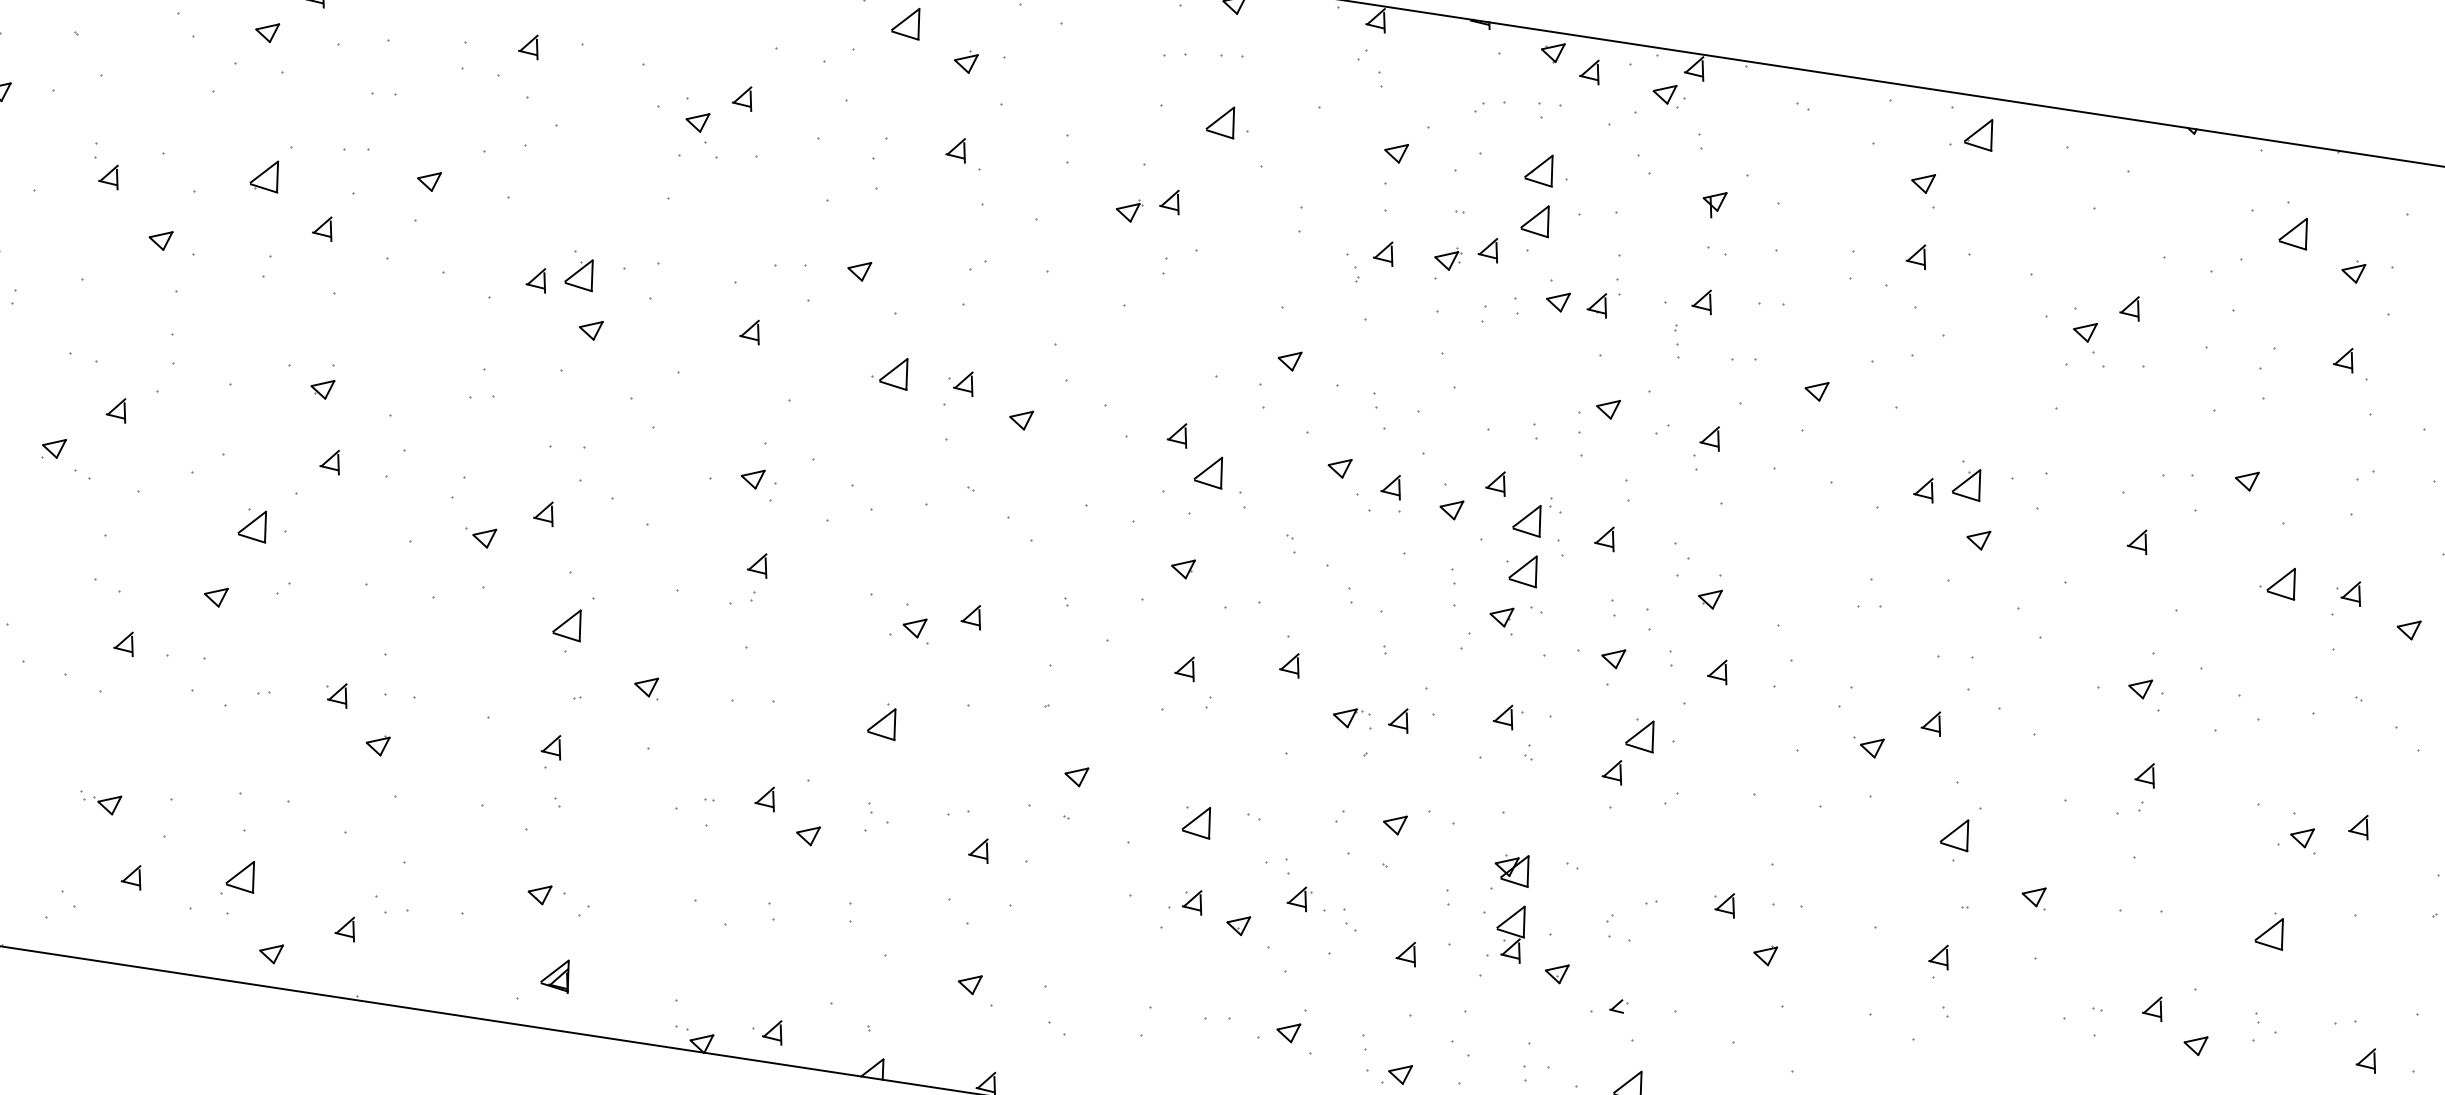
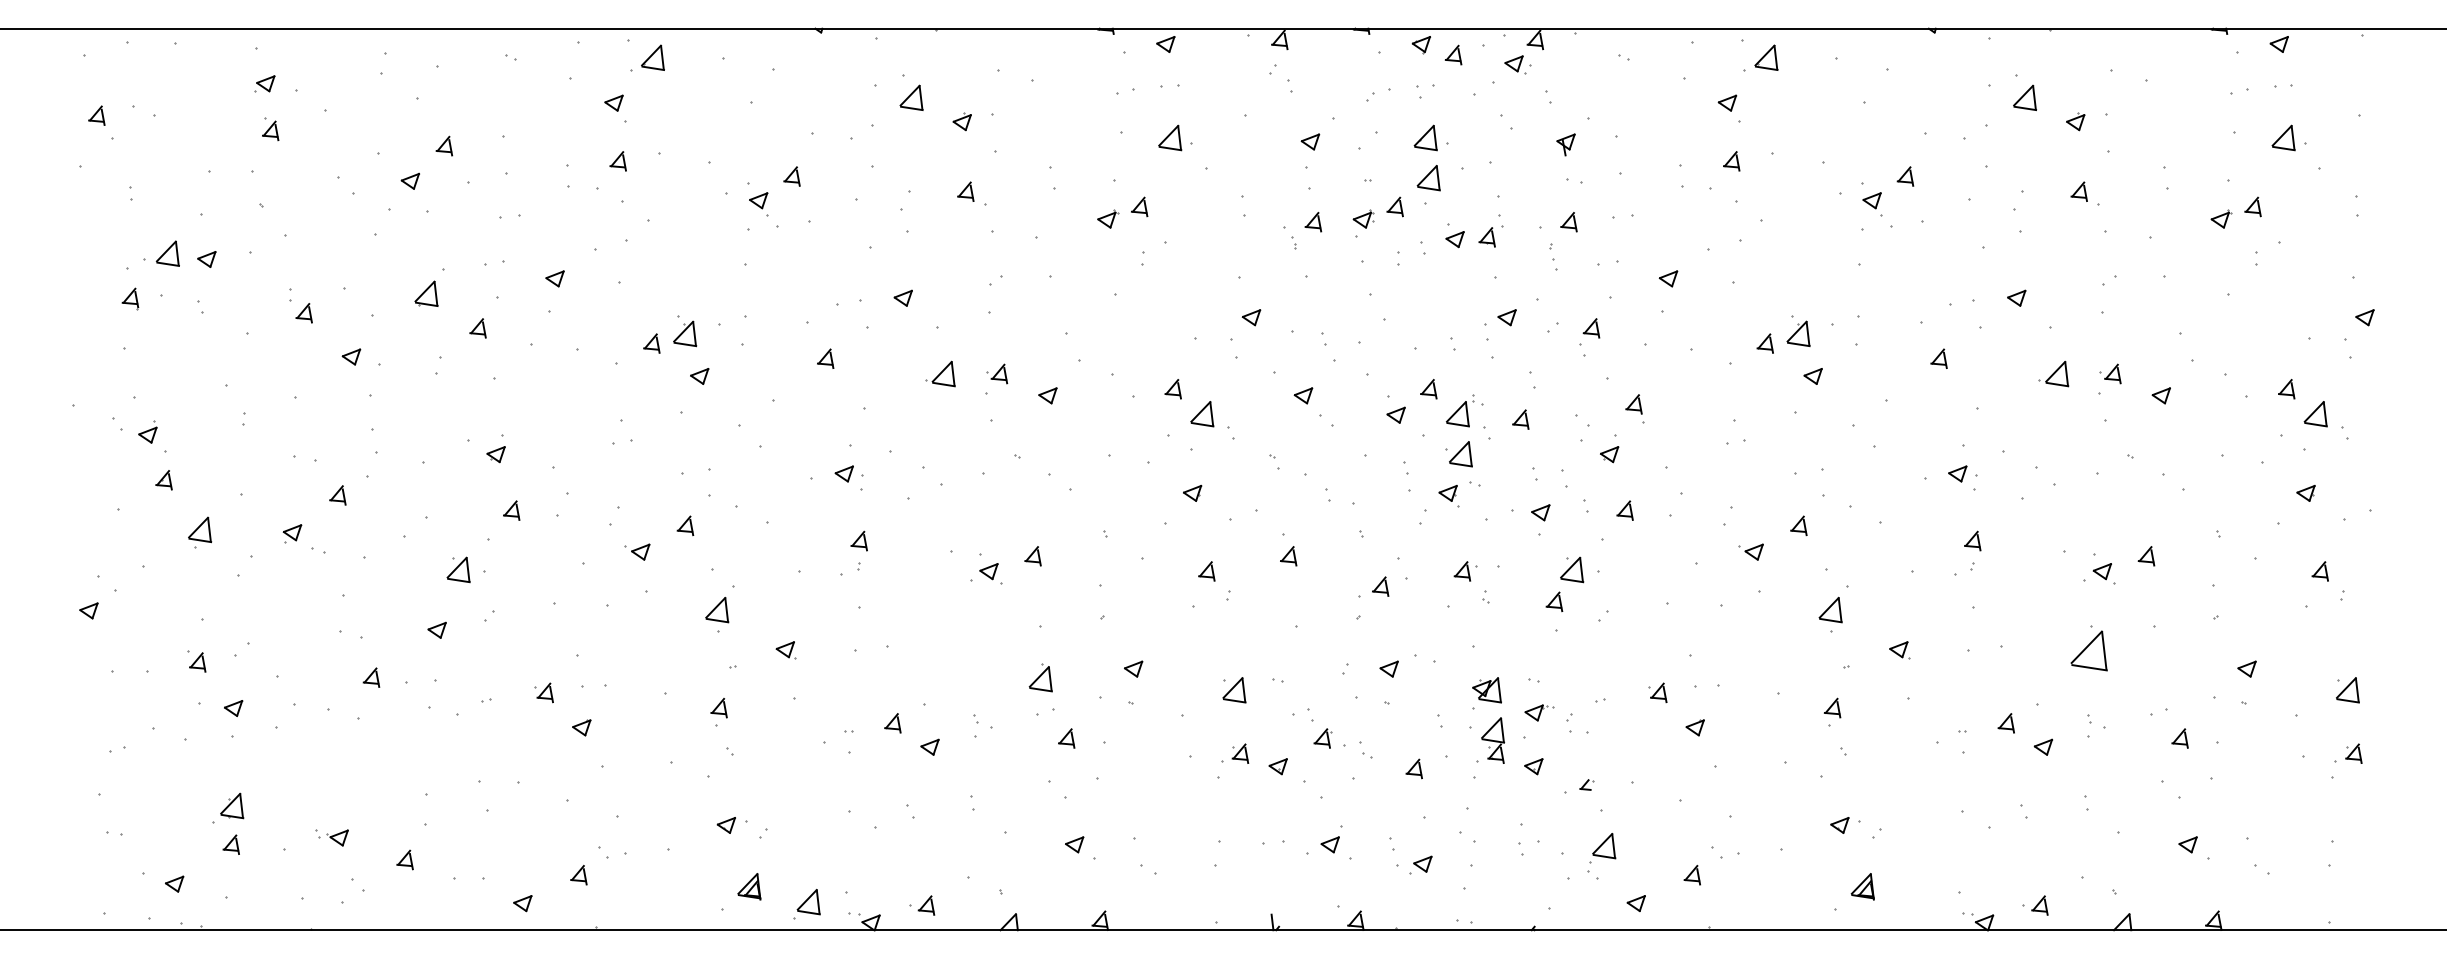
part: (1391, 491) -> (1634, 408), moved
part: (1351, 717) -> (1539, 712), moved
part: (883, 720) -> (1040, 677), moved
part: (99, 802) -> (331, 837), moved
part: (238, 878) -> (806, 904), moved
part: (2271, 930) -> (2089, 648), size x1.6

